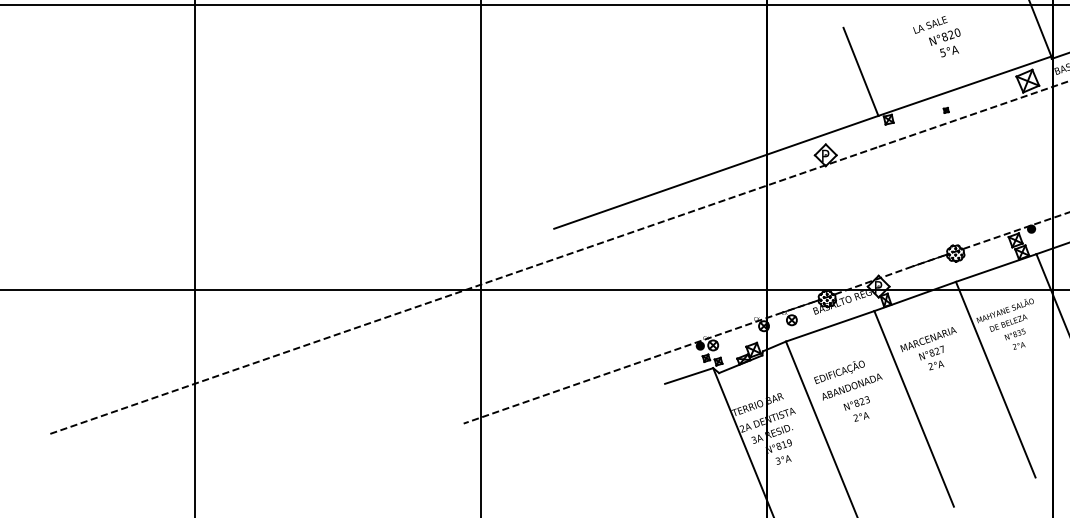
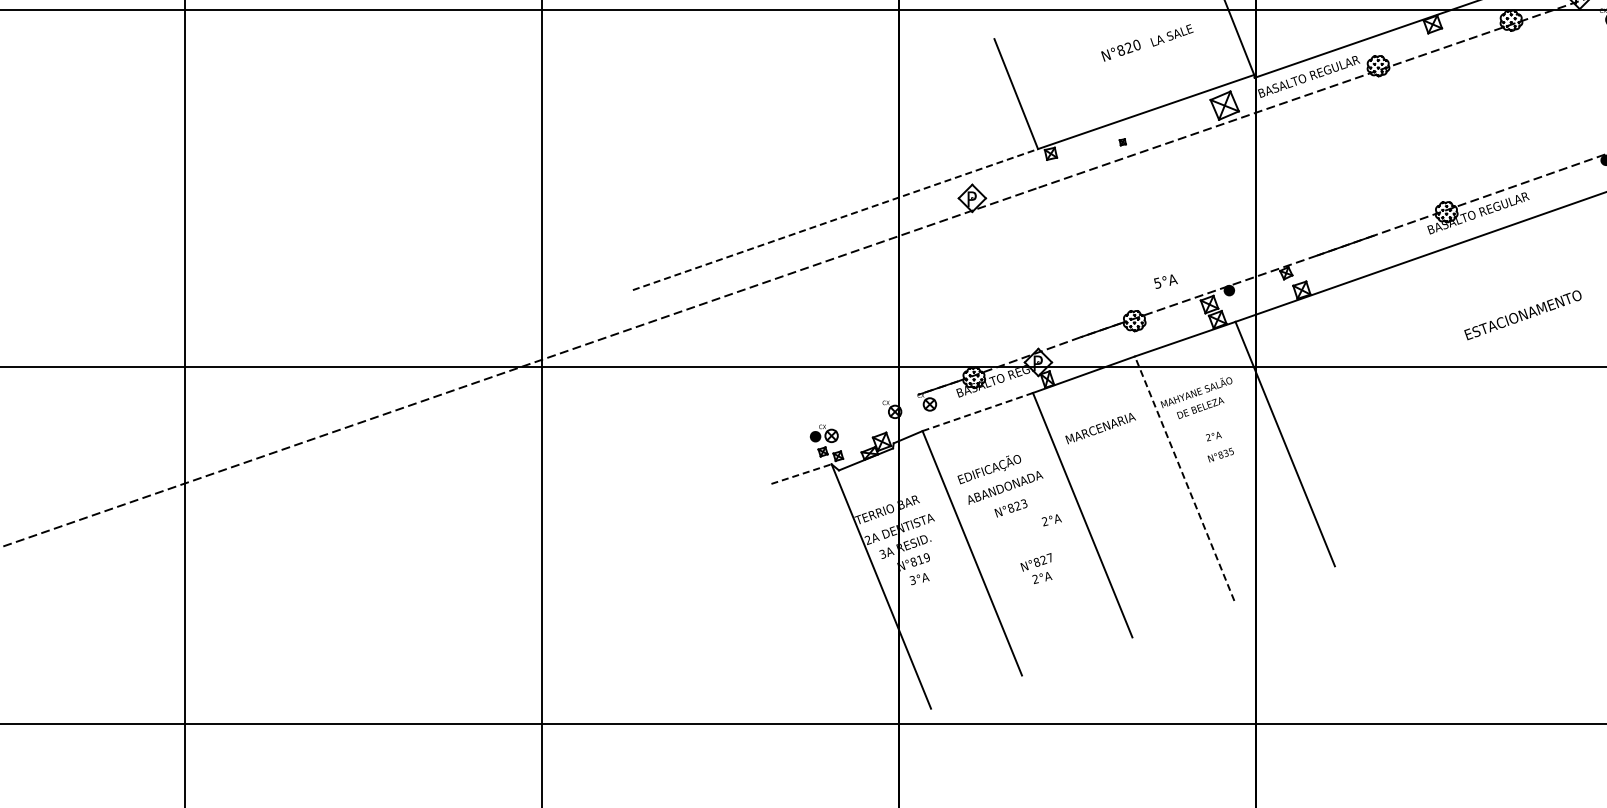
text: (929, 24) -> (1171, 35), moved
text: (949, 51) -> (1165, 281), moved
line: (716, 172) -> (835, 219), solid -> dashed
line: (830, 325) -> (978, 411), solid -> dashed
text: (1014, 333) -> (1220, 454), moved
text: (931, 357) -> (1036, 568), moved
line: (622, 367) -> (718, 463), removed
line: (689, 376) -> (801, 474), solid -> dashed
line: (995, 379) -> (1184, 478), solid -> dashed
text: (861, 417) -> (1051, 520), moved

